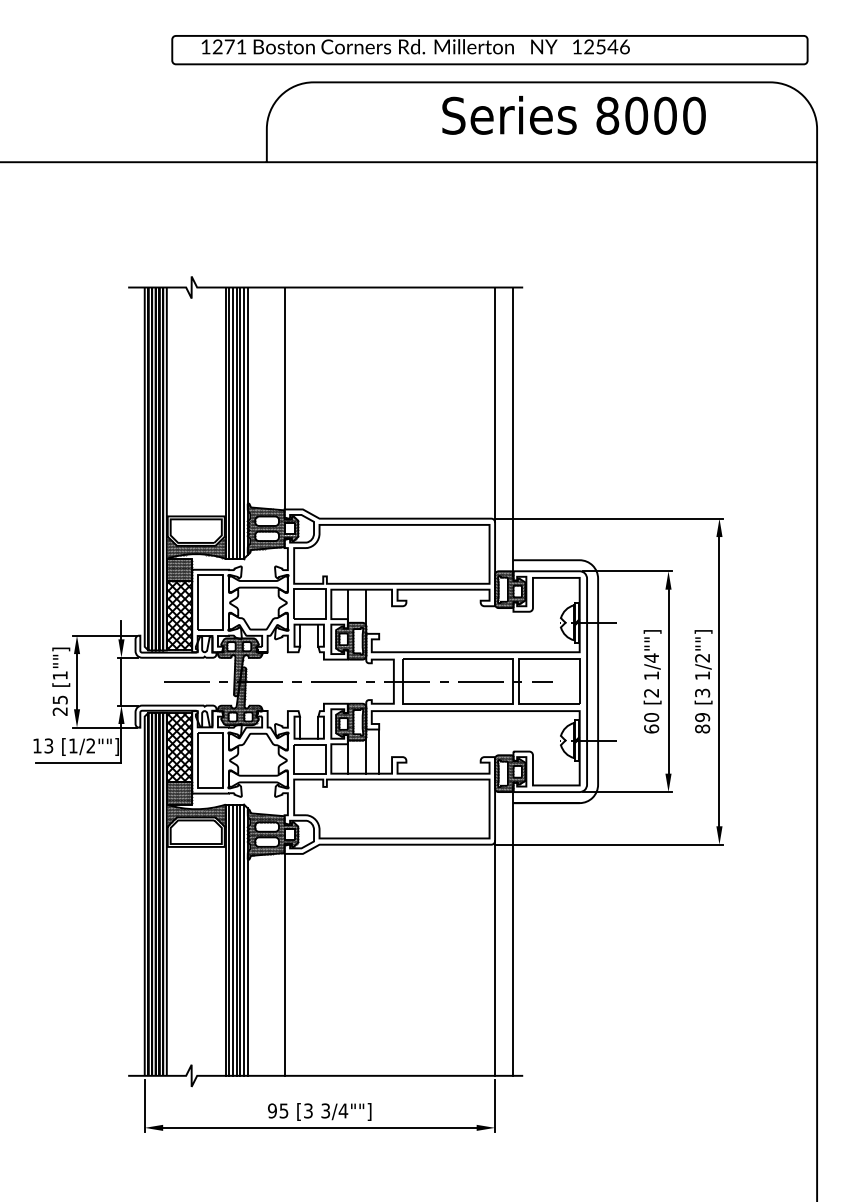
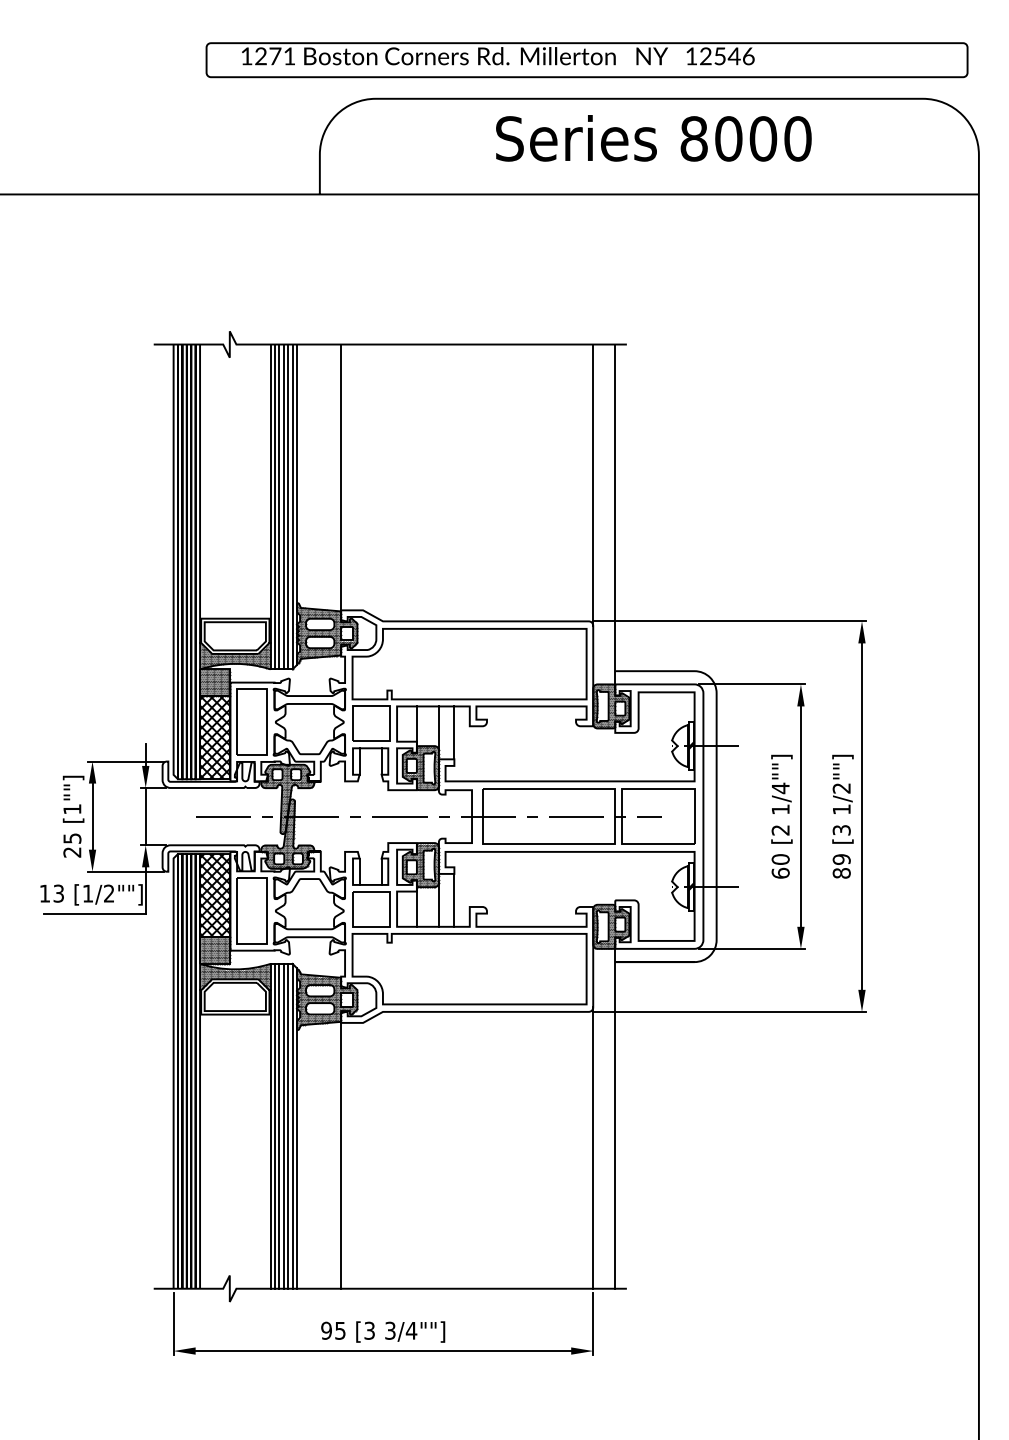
text: (573, 115) -> (653, 138), moved
line: (379, 611) -> (454, 732), added

